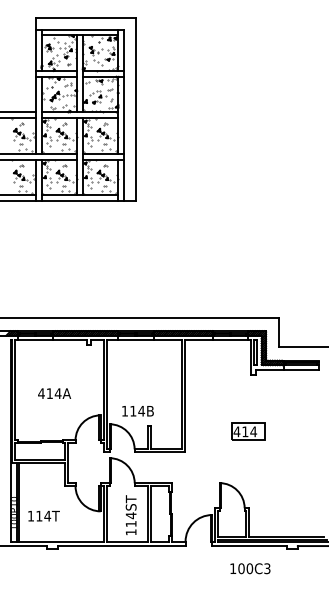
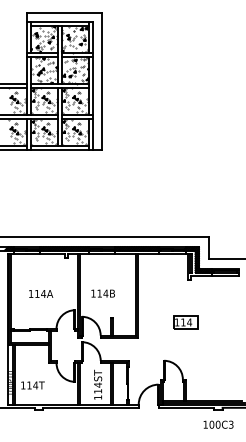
text: (41, 393) -> (31, 293), 414A -> 114A
text: (137, 411) -> (102, 293), moved
text: (236, 431) -> (176, 322), 414 -> 114
text: (250, 568) -> (218, 424), moved

